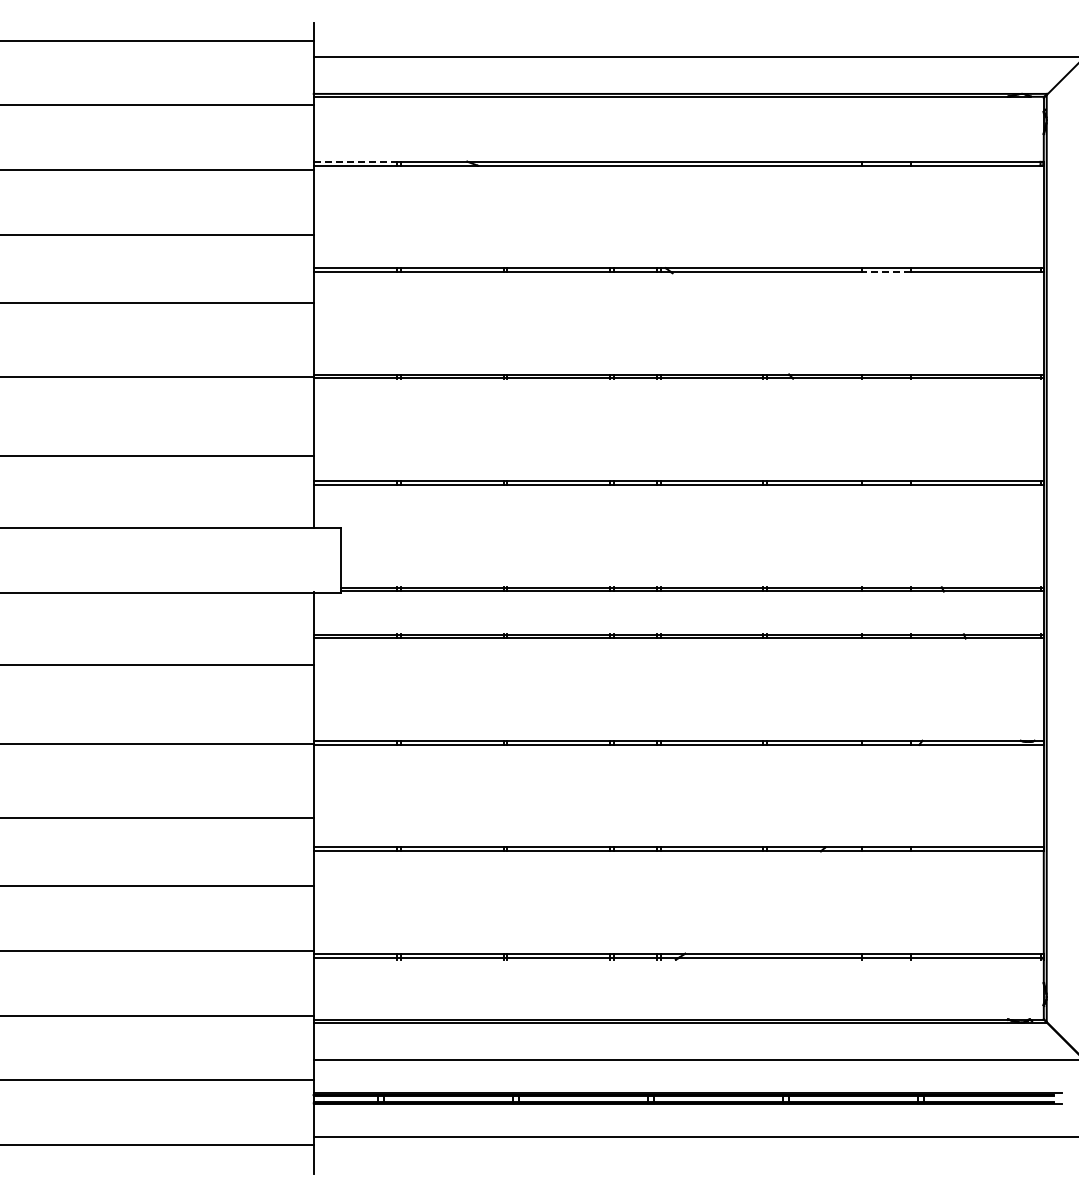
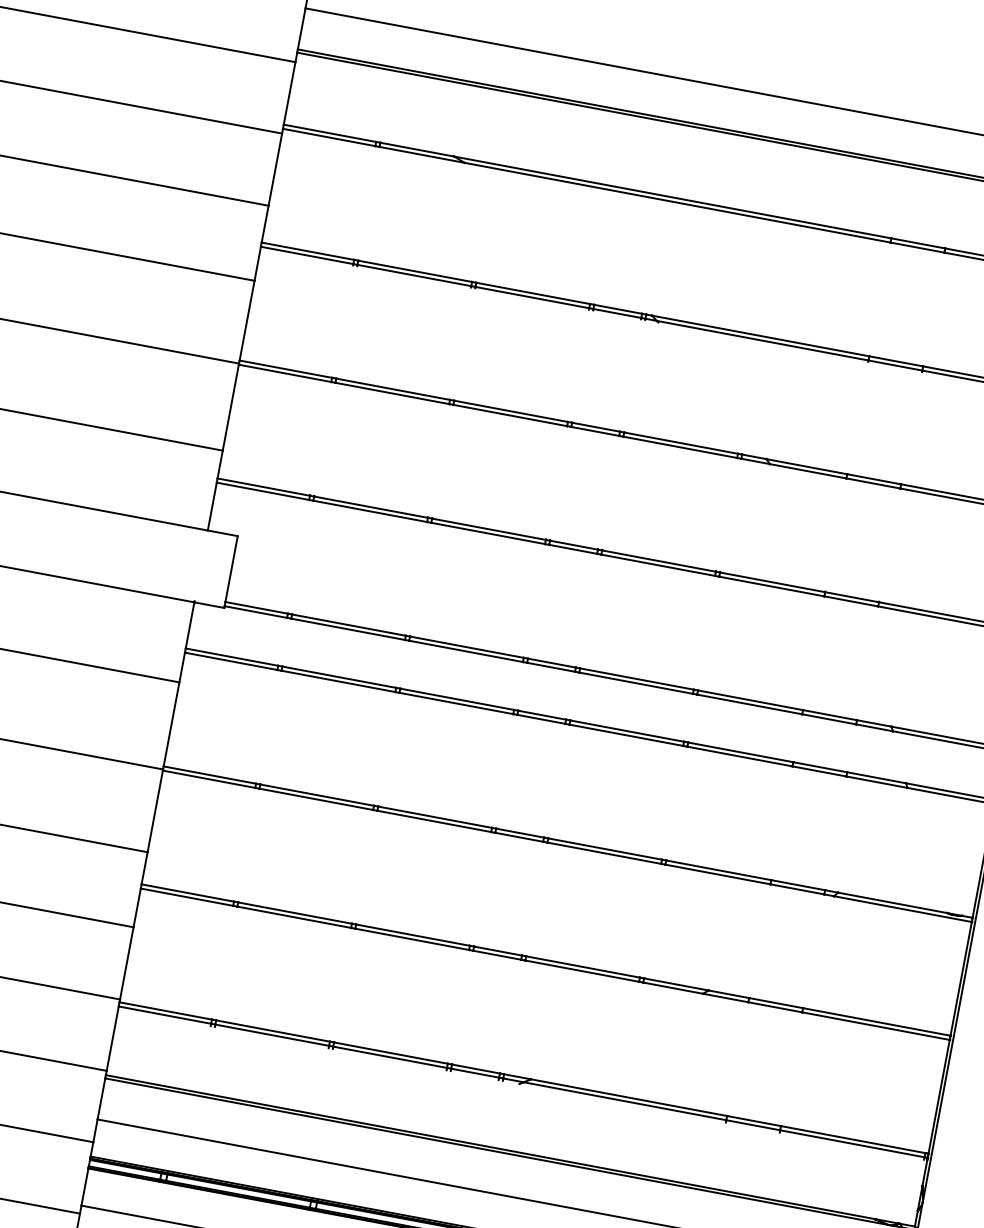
line: (355, 161) -> (330, 132), dashed -> solid
line: (885, 272) -> (894, 365), dashed -> solid

